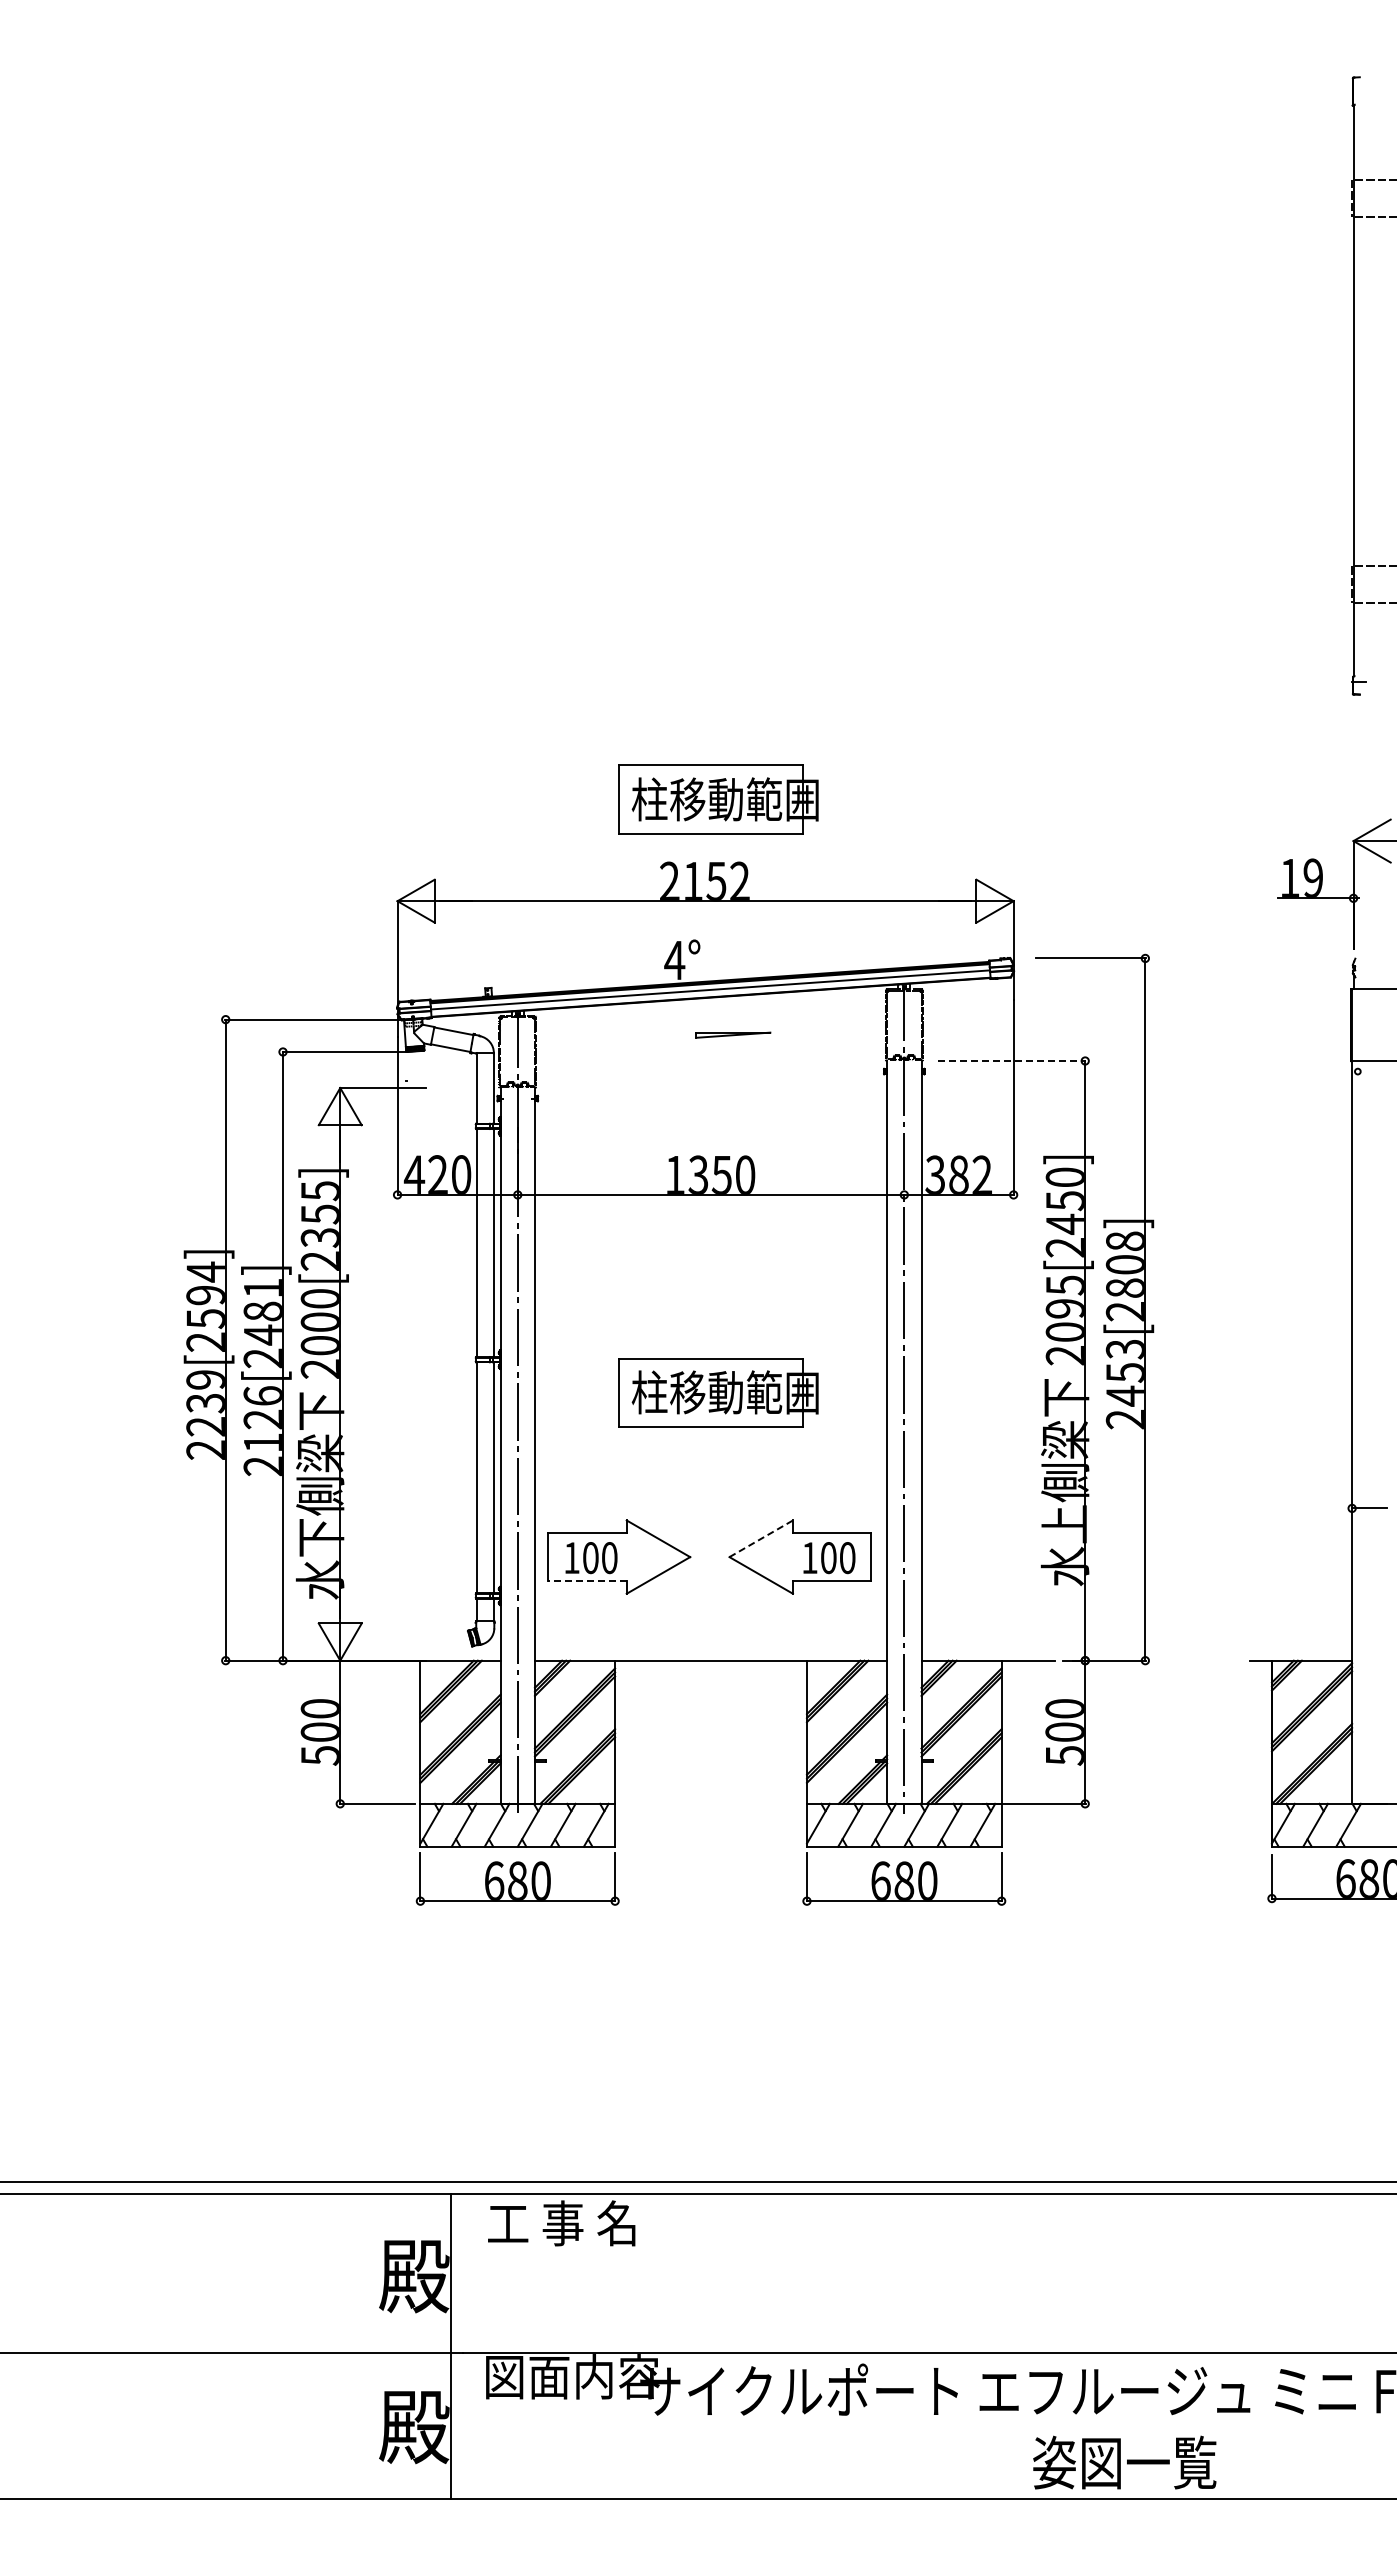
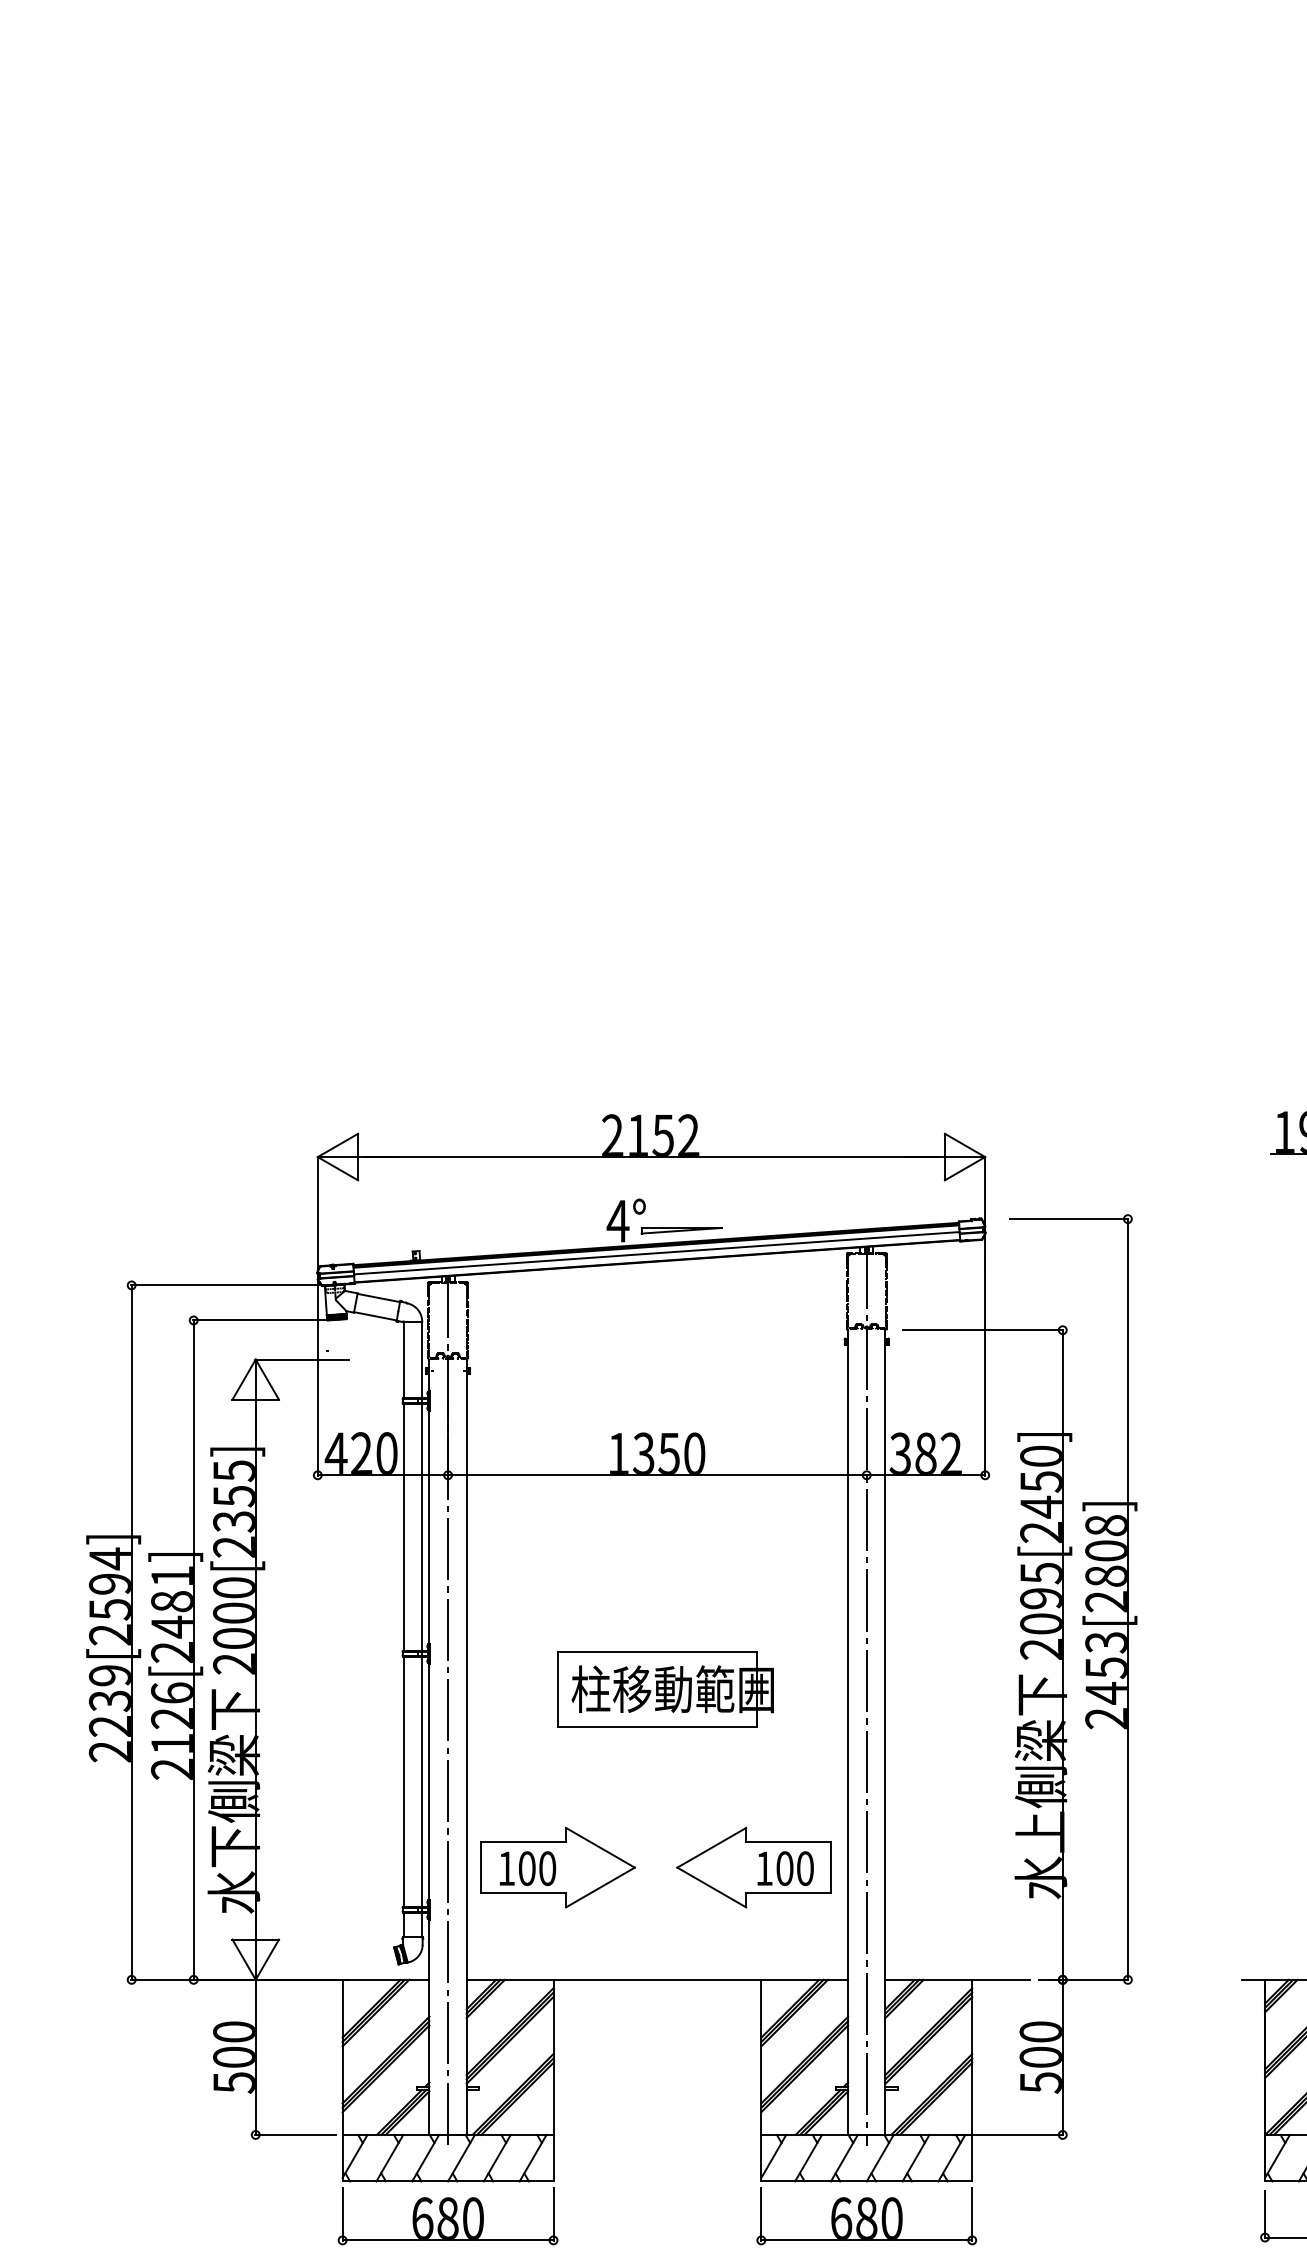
part: (718, 799) -> (665, 1046), removed
part: (733, 1034) -> (681, 1230), moved
line: (1011, 1061) -> (982, 1330), dashed -> solid
line: (761, 1538) -> (712, 1847), dashed -> solid
line: (587, 1580) -> (523, 1892), dashed -> solid

